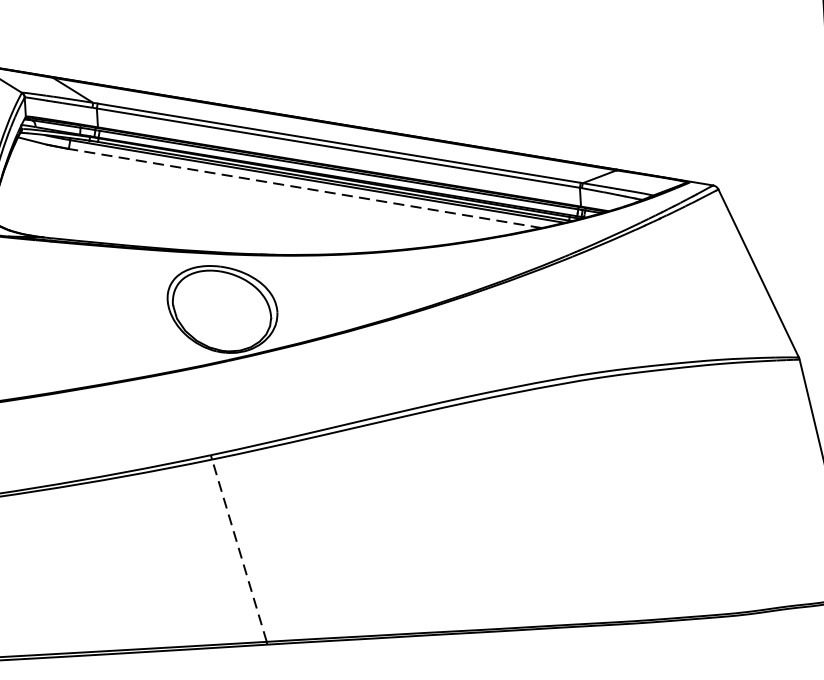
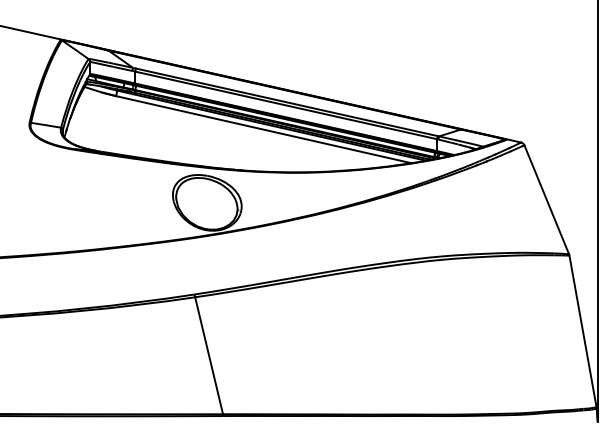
line: (304, 188) -> (263, 129), dashed -> solid
line: (238, 550) -> (208, 355), dashed -> solid

